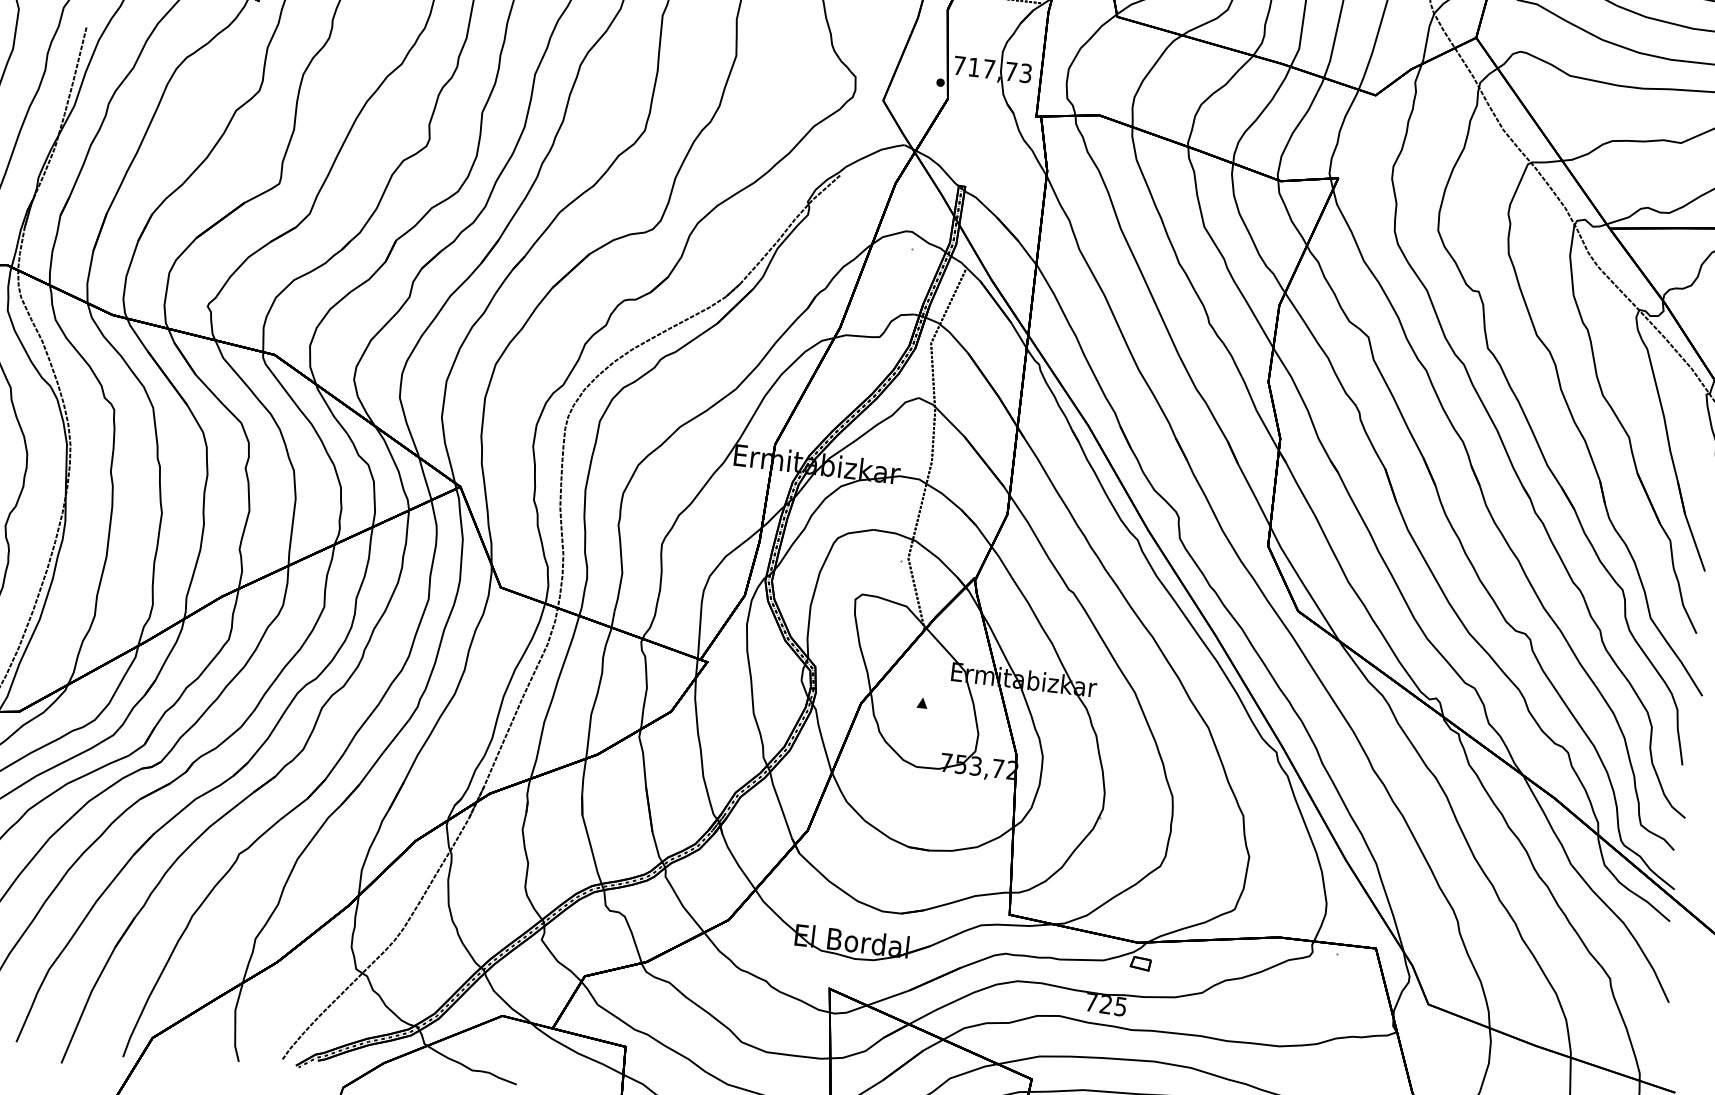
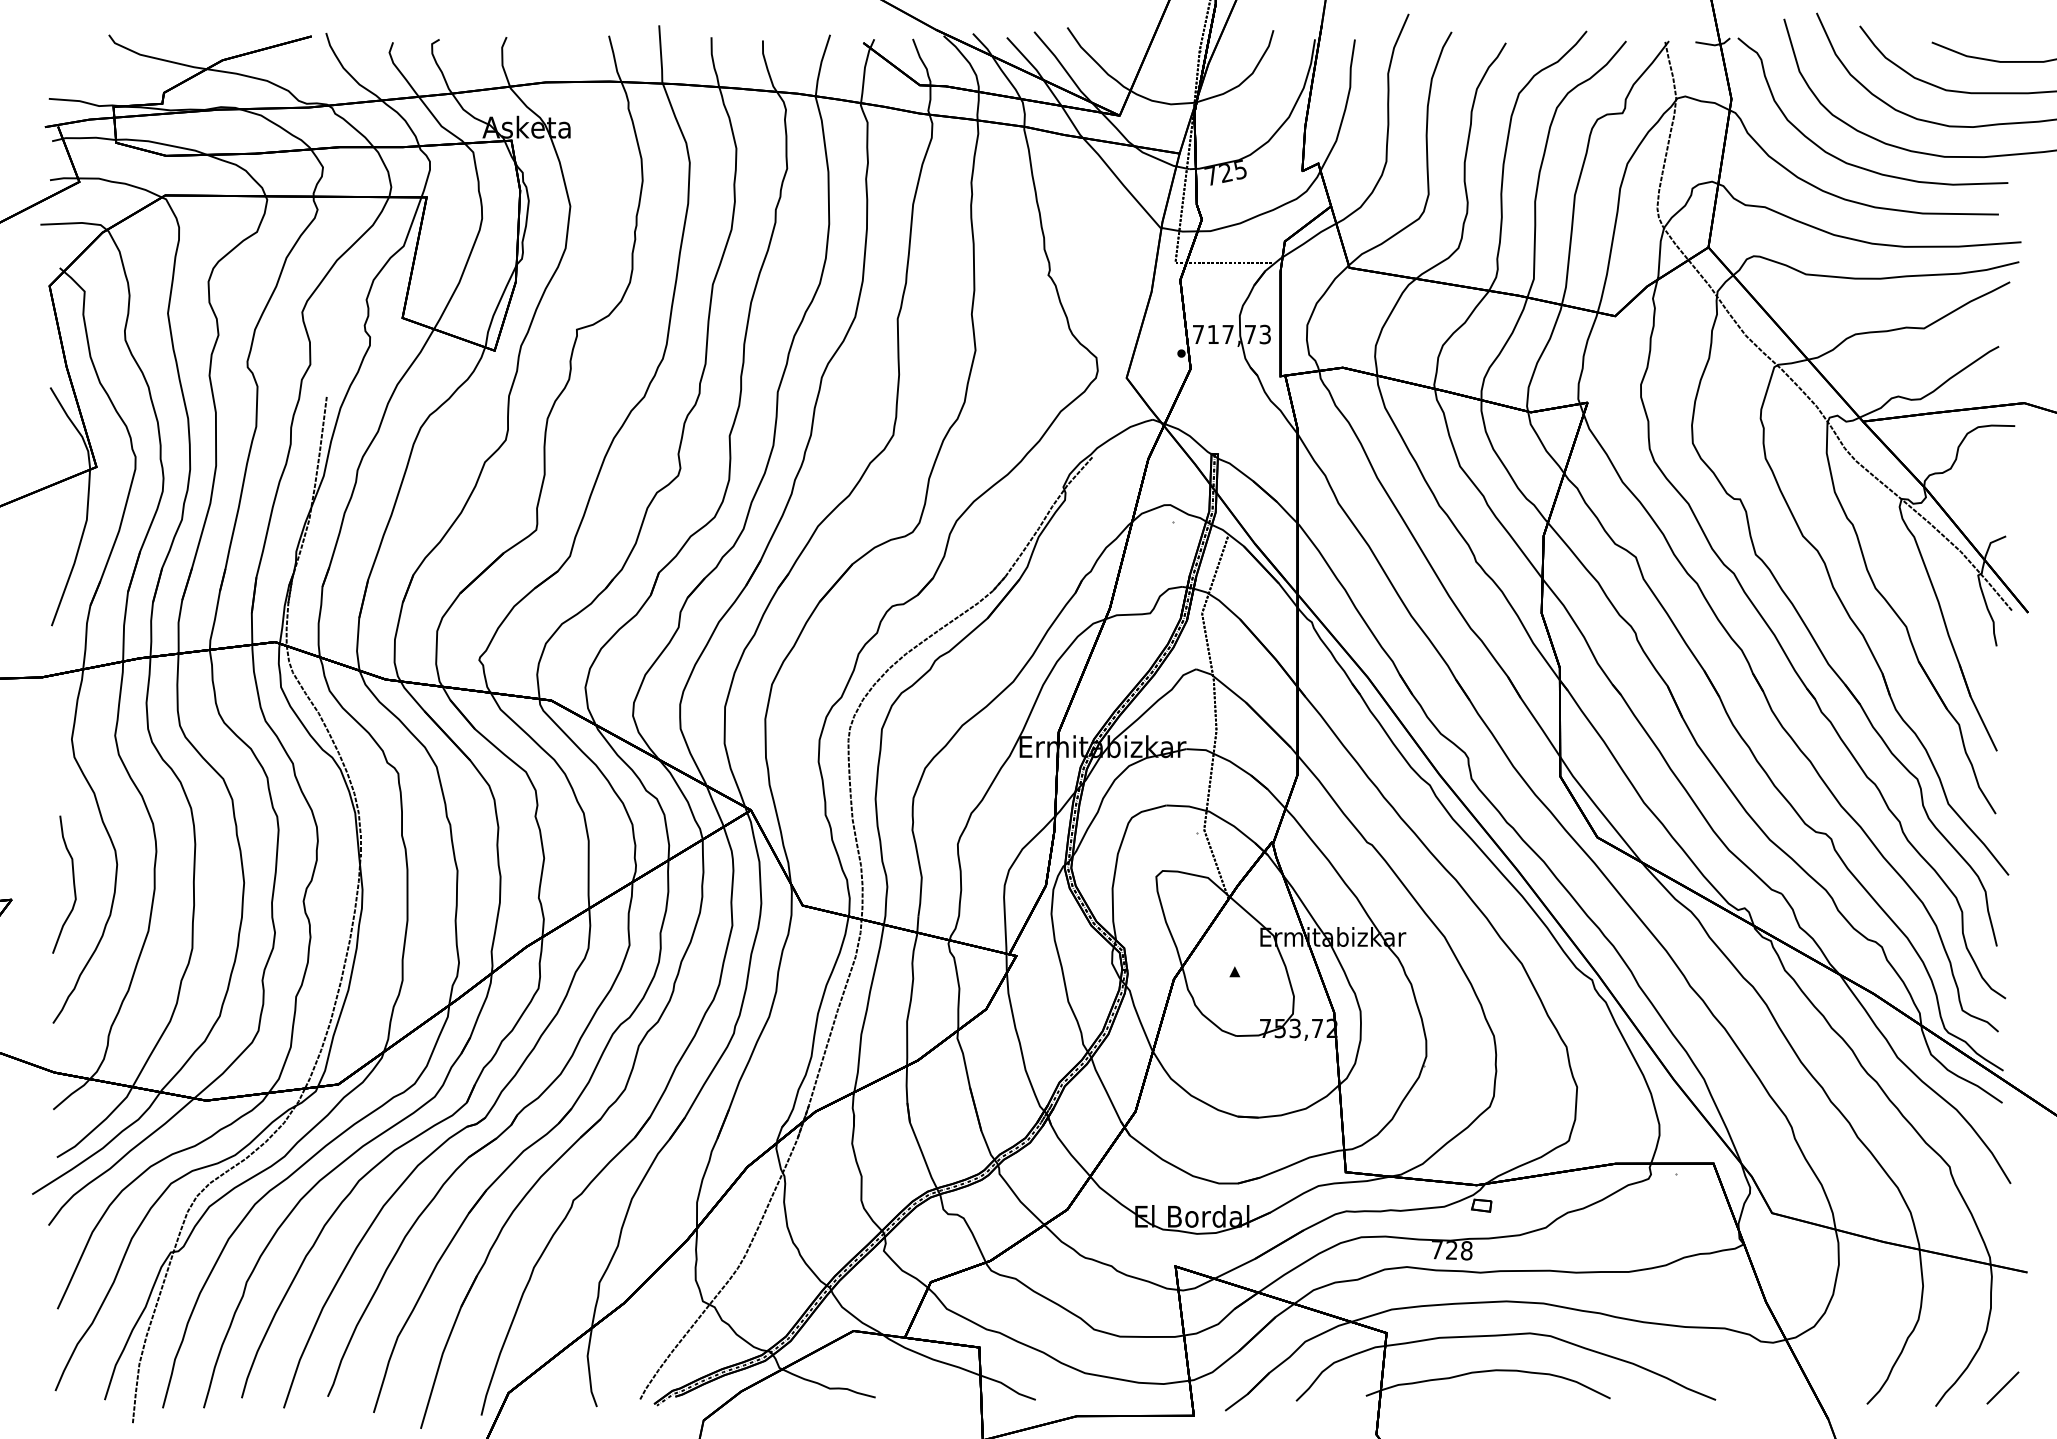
text: (1120, 1006) -> (1466, 1250), 725 -> 728

